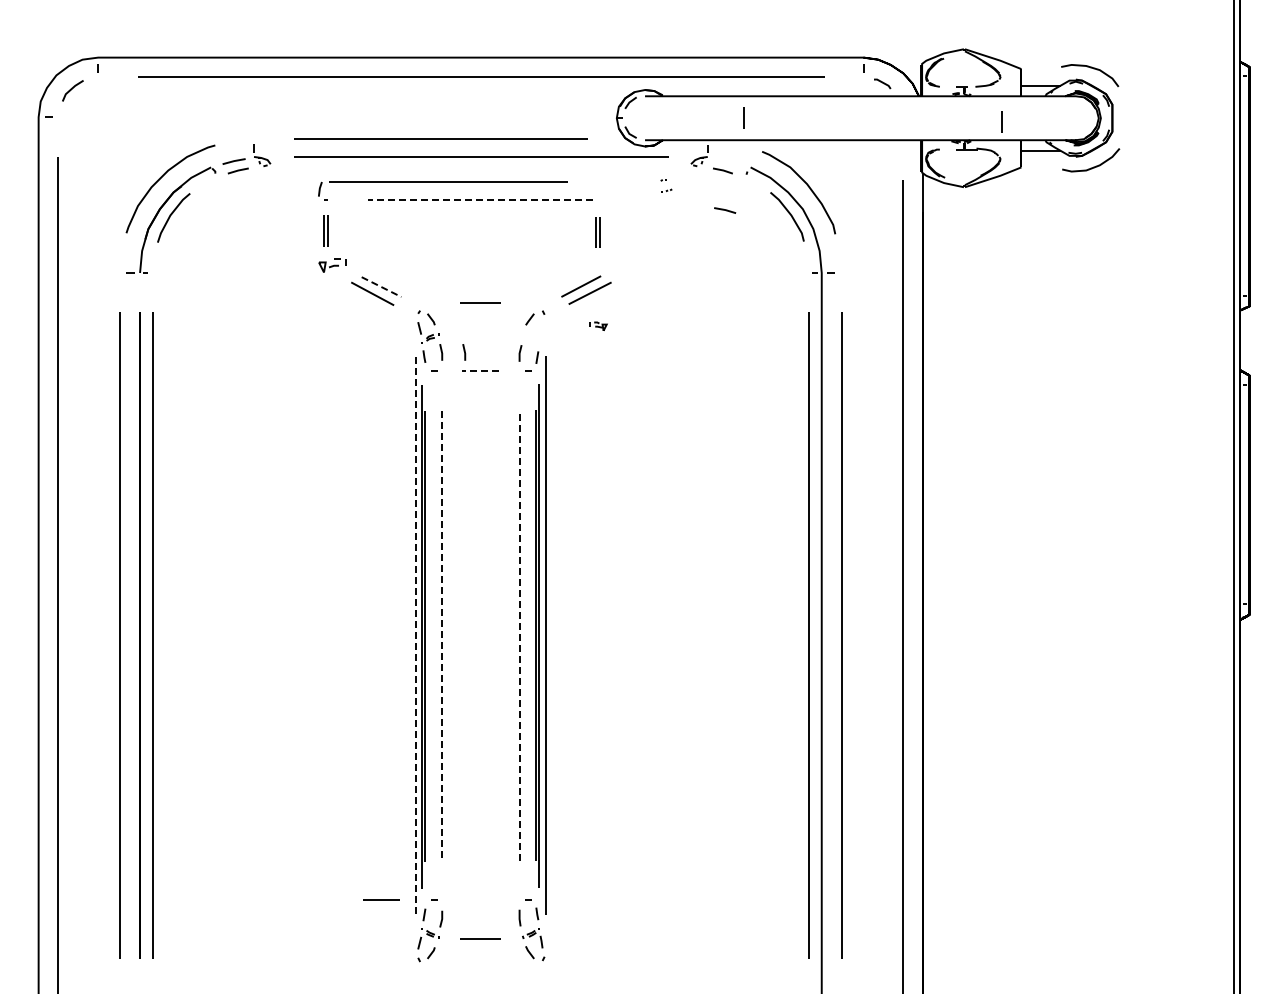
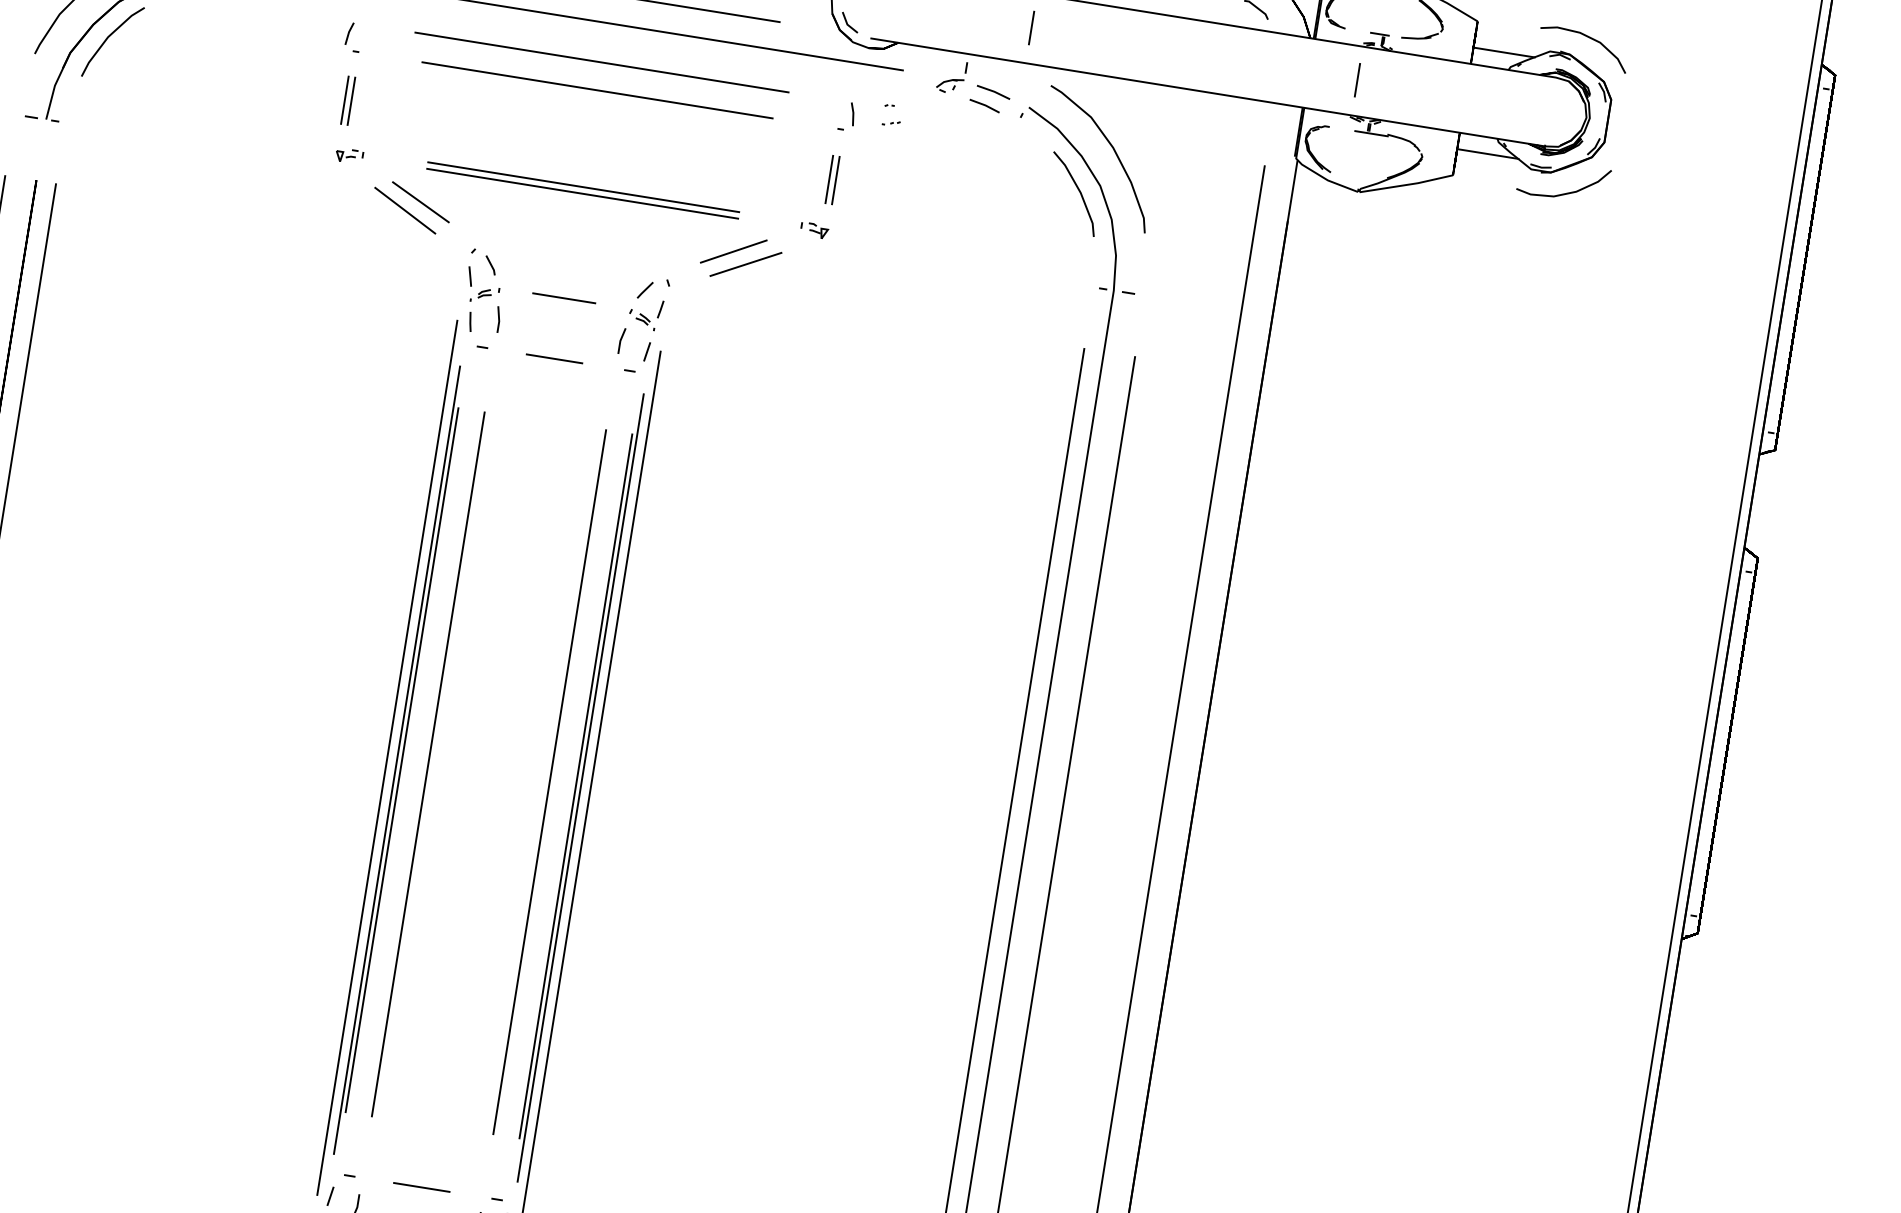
line: (1001, 121) -> (1356, 79), moved
line: (448, 181) -> (602, 61), moved
part: (638, 190) -> (847, 115), added
line: (479, 199) -> (596, 89), dashed -> solid
line: (725, 210) -> (994, 92), moved
part: (597, 232) -> (832, 180), moved
part: (481, 263) -> (583, 190), added
part: (332, 265) -> (349, 156), size x0.62
line: (382, 287) -> (422, 203), dashed -> solid
line: (480, 302) -> (564, 298), moved
part: (598, 325) -> (814, 229), moved
part: (532, 333) -> (645, 312), added
line: (464, 352) -> (534, 325), removed
line: (479, 371) -> (553, 359), dashed -> solid
line: (519, 634) -> (549, 780), dashed -> solid
line: (416, 636) -> (387, 758), dashed -> solid
line: (442, 636) -> (428, 764), dashed -> solid
line: (381, 899) -> (422, 1186), moved

